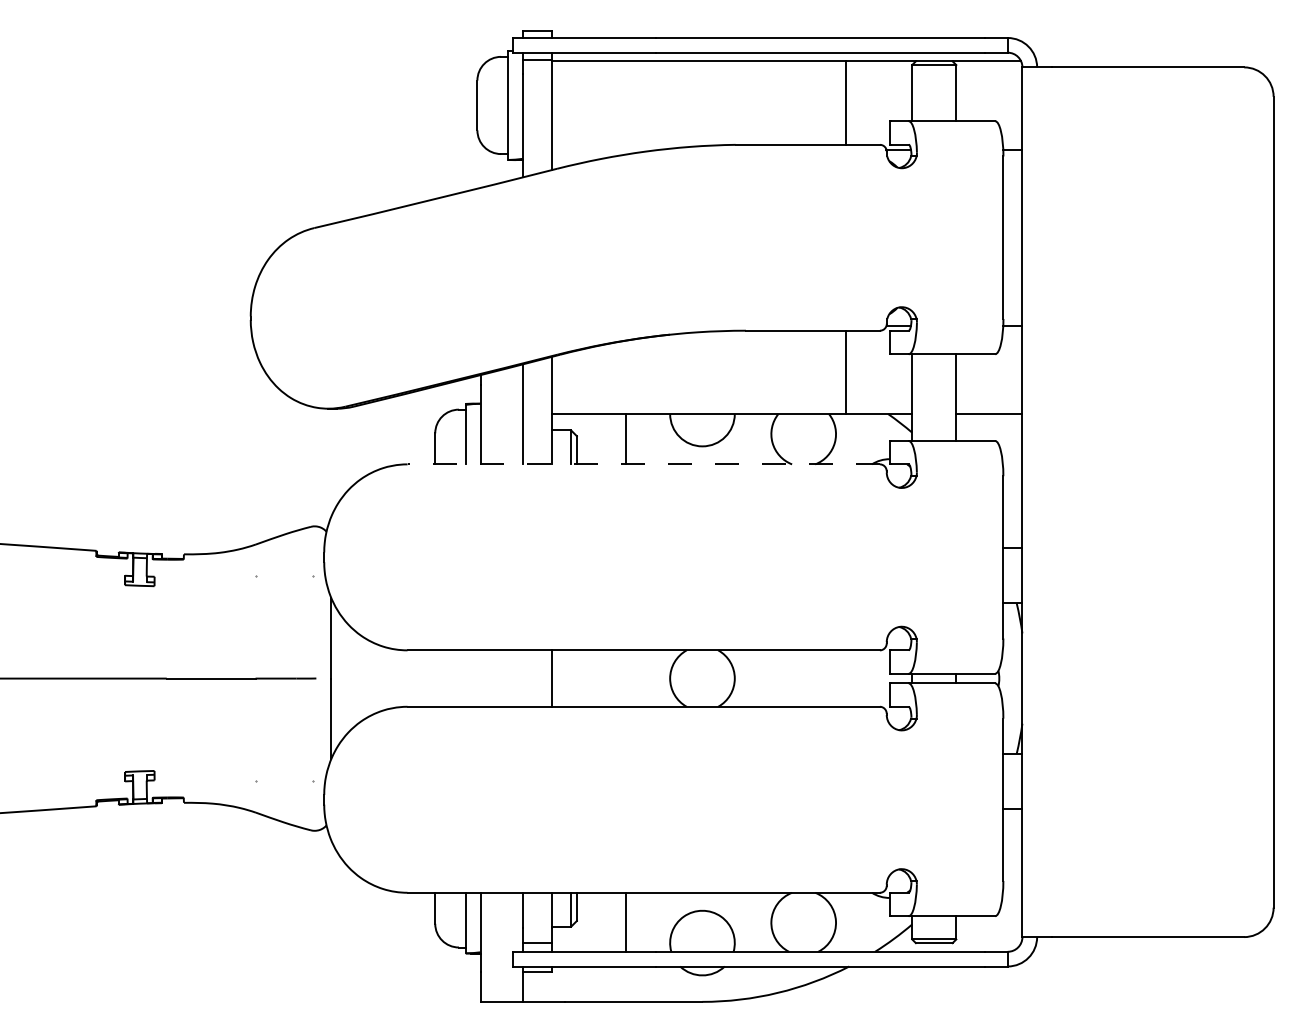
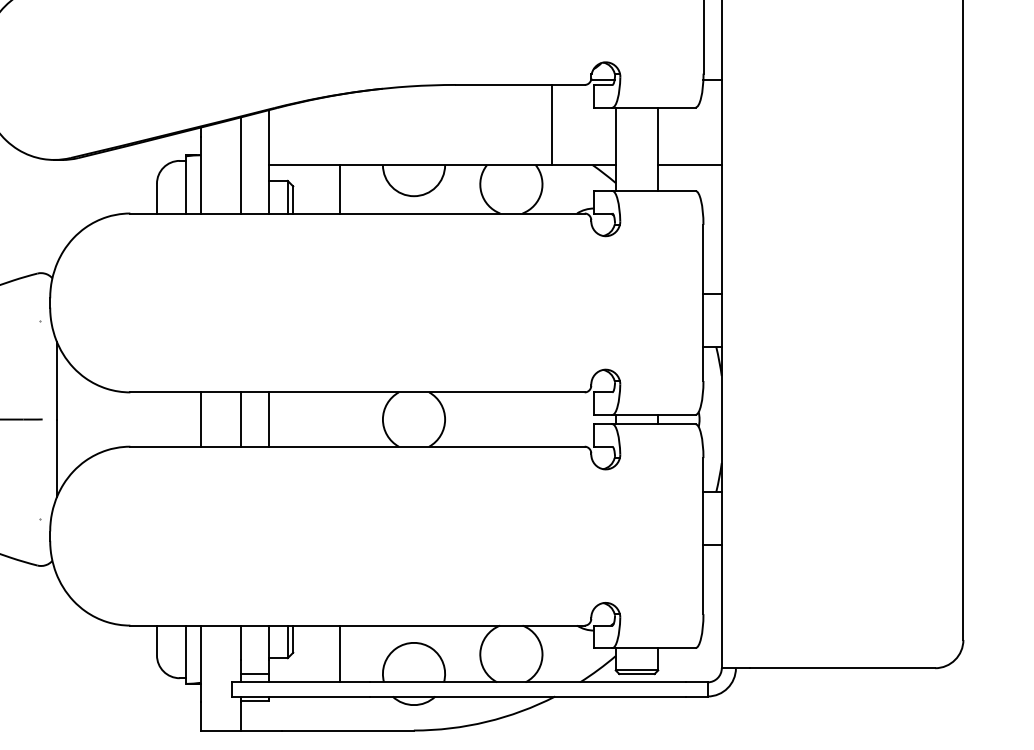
line: (643, 464) -> (357, 213), dashed -> solid
line: (480, 678) -> (200, 419), added
line: (522, 678) -> (240, 419), added

